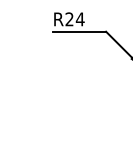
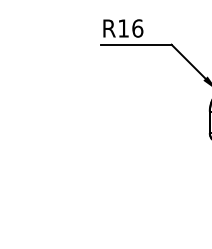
text: (74, 19) -> (130, 28), R24 -> R16

